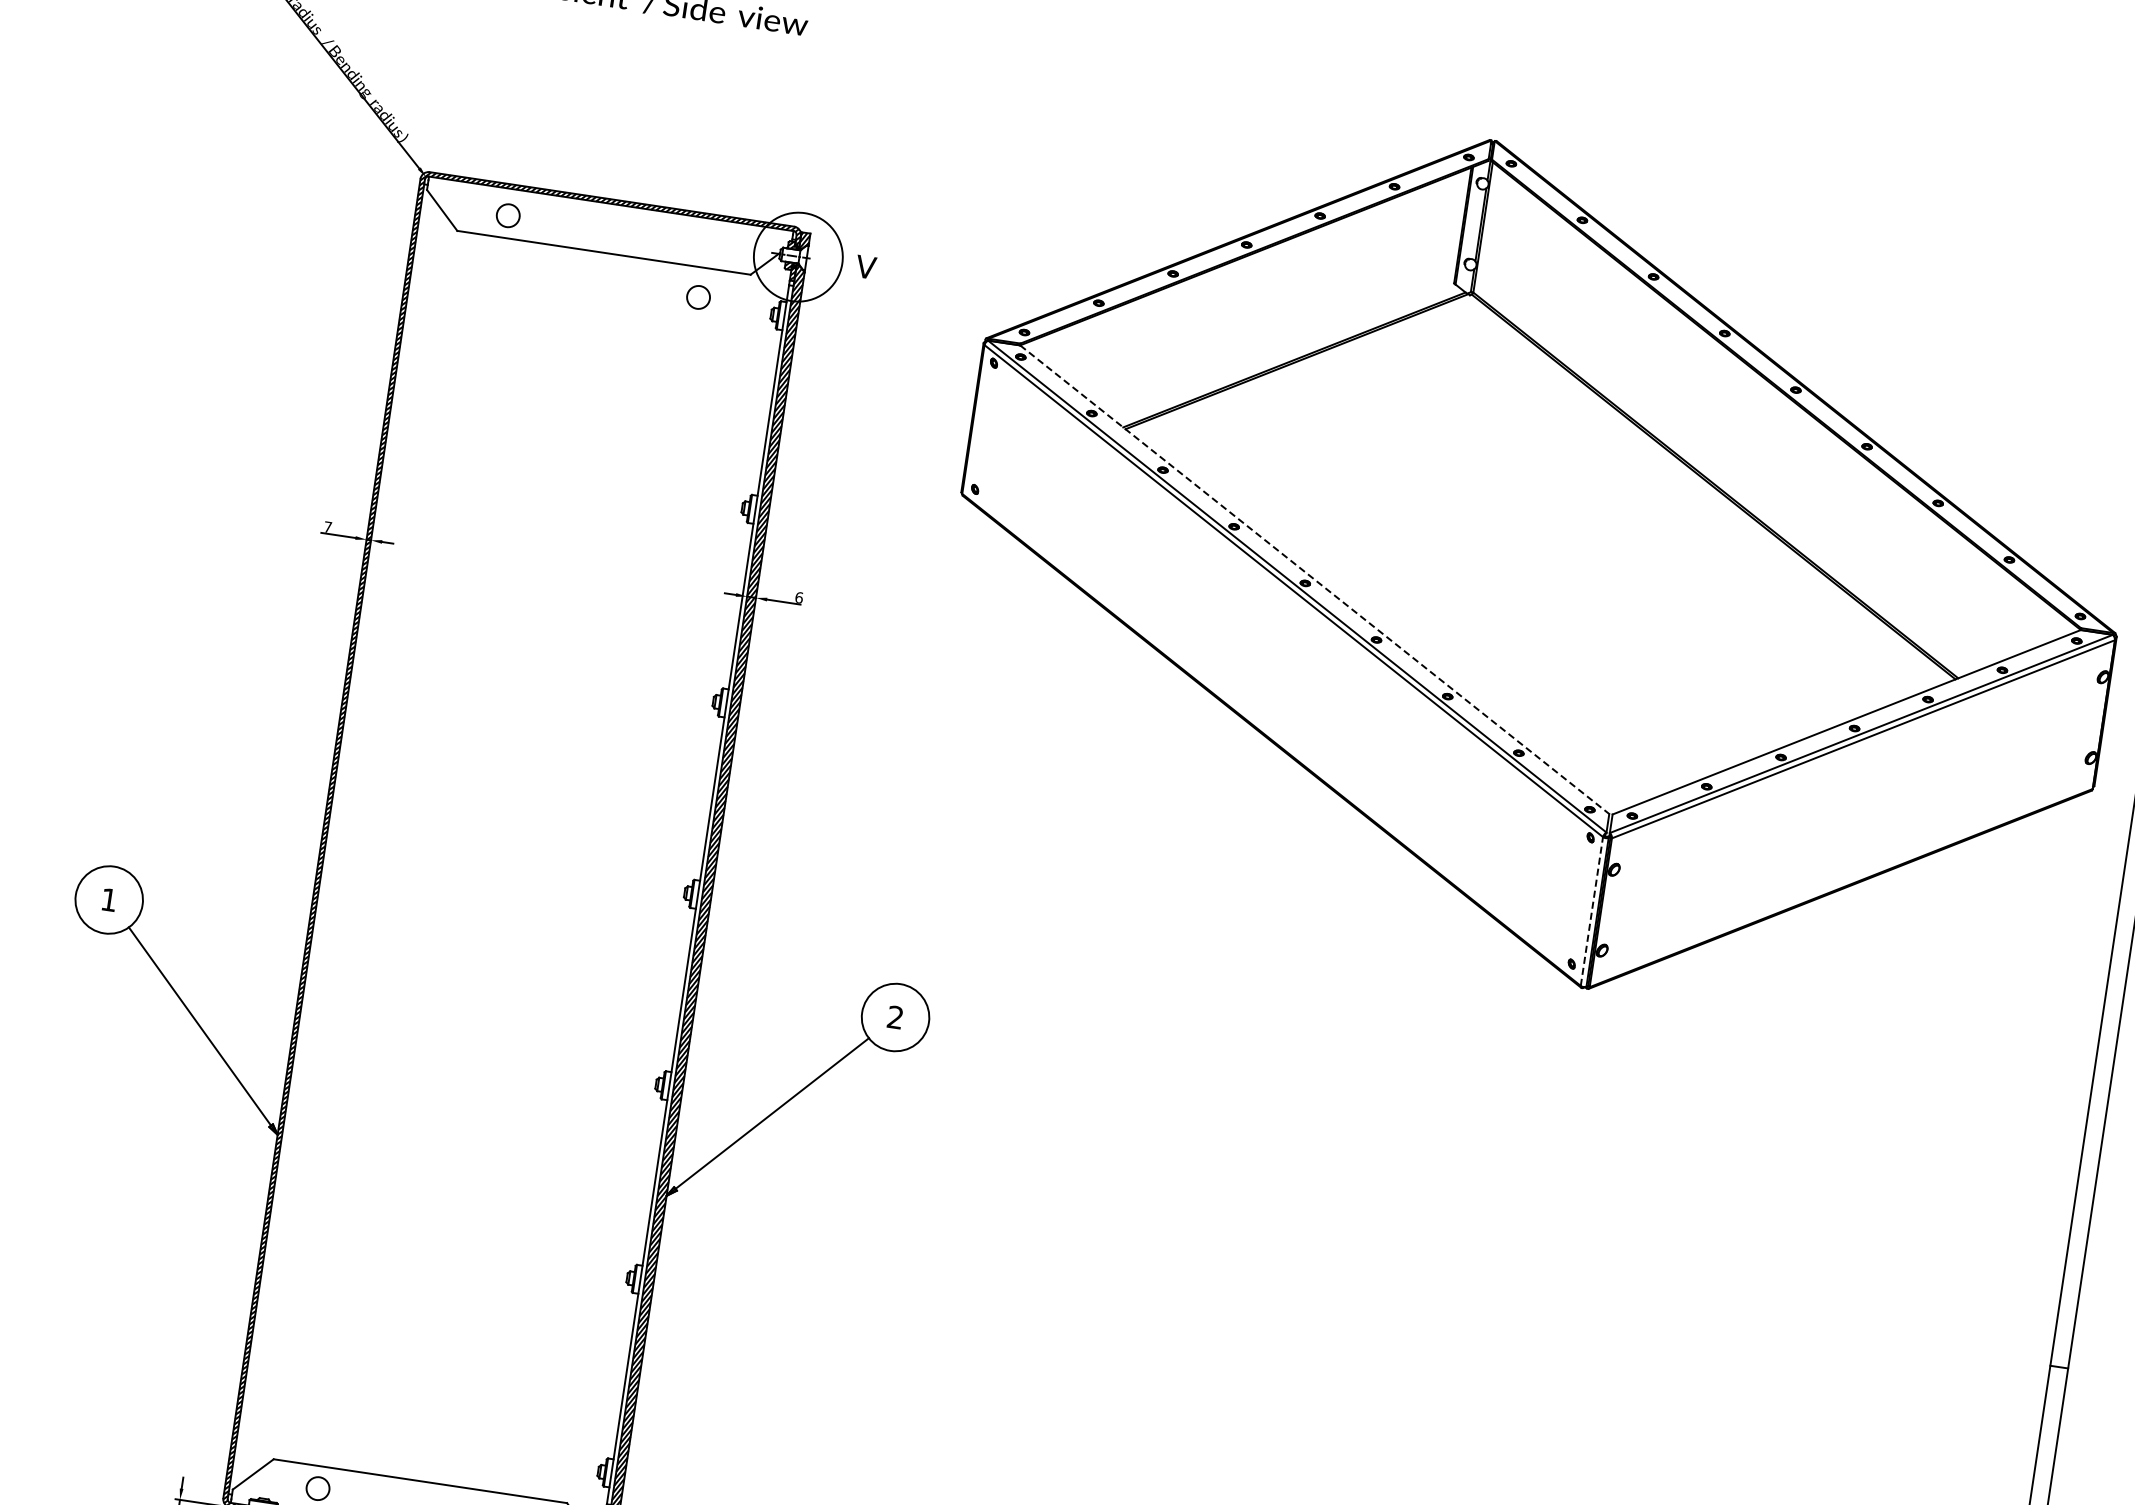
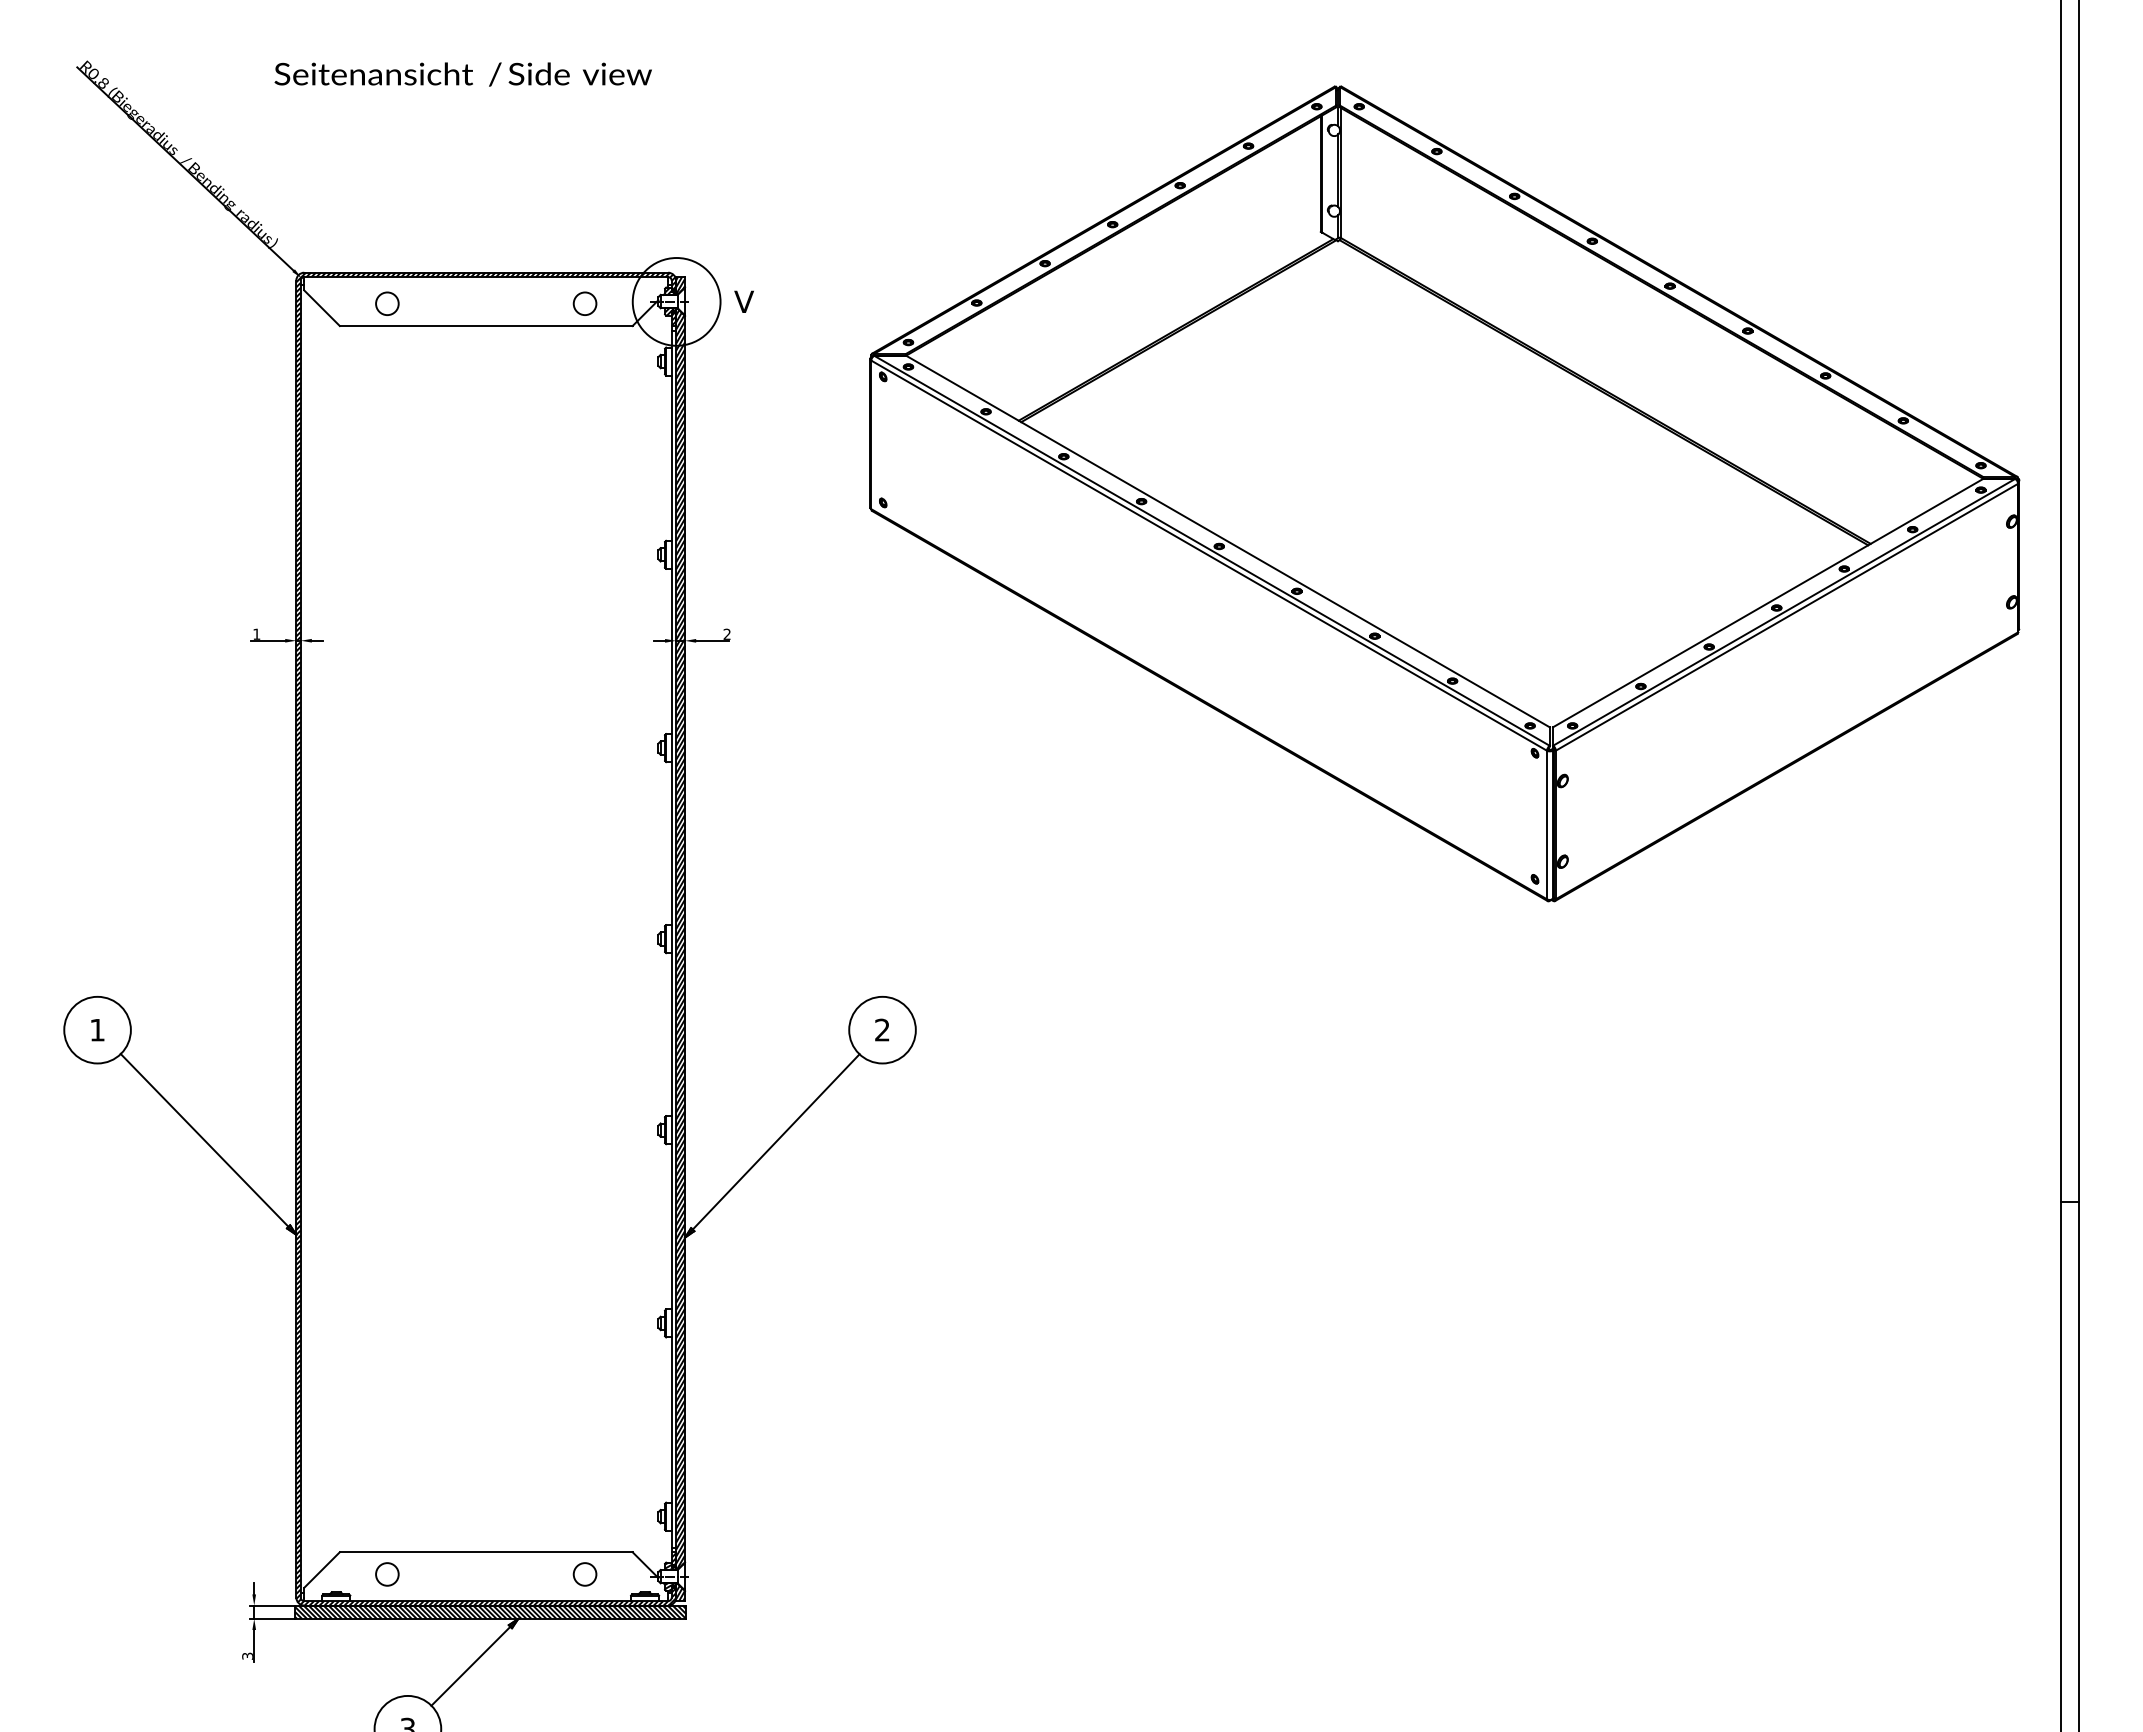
circle: (698, 297) -> (584, 303), moved
text: (327, 526) -> (256, 633), 7 -> 1
line: (1314, 579) -> (1227, 541), dashed -> solid
text: (799, 596) -> (727, 633), 6 -> 2
line: (1591, 910) -> (1546, 824), dashed -> solid

